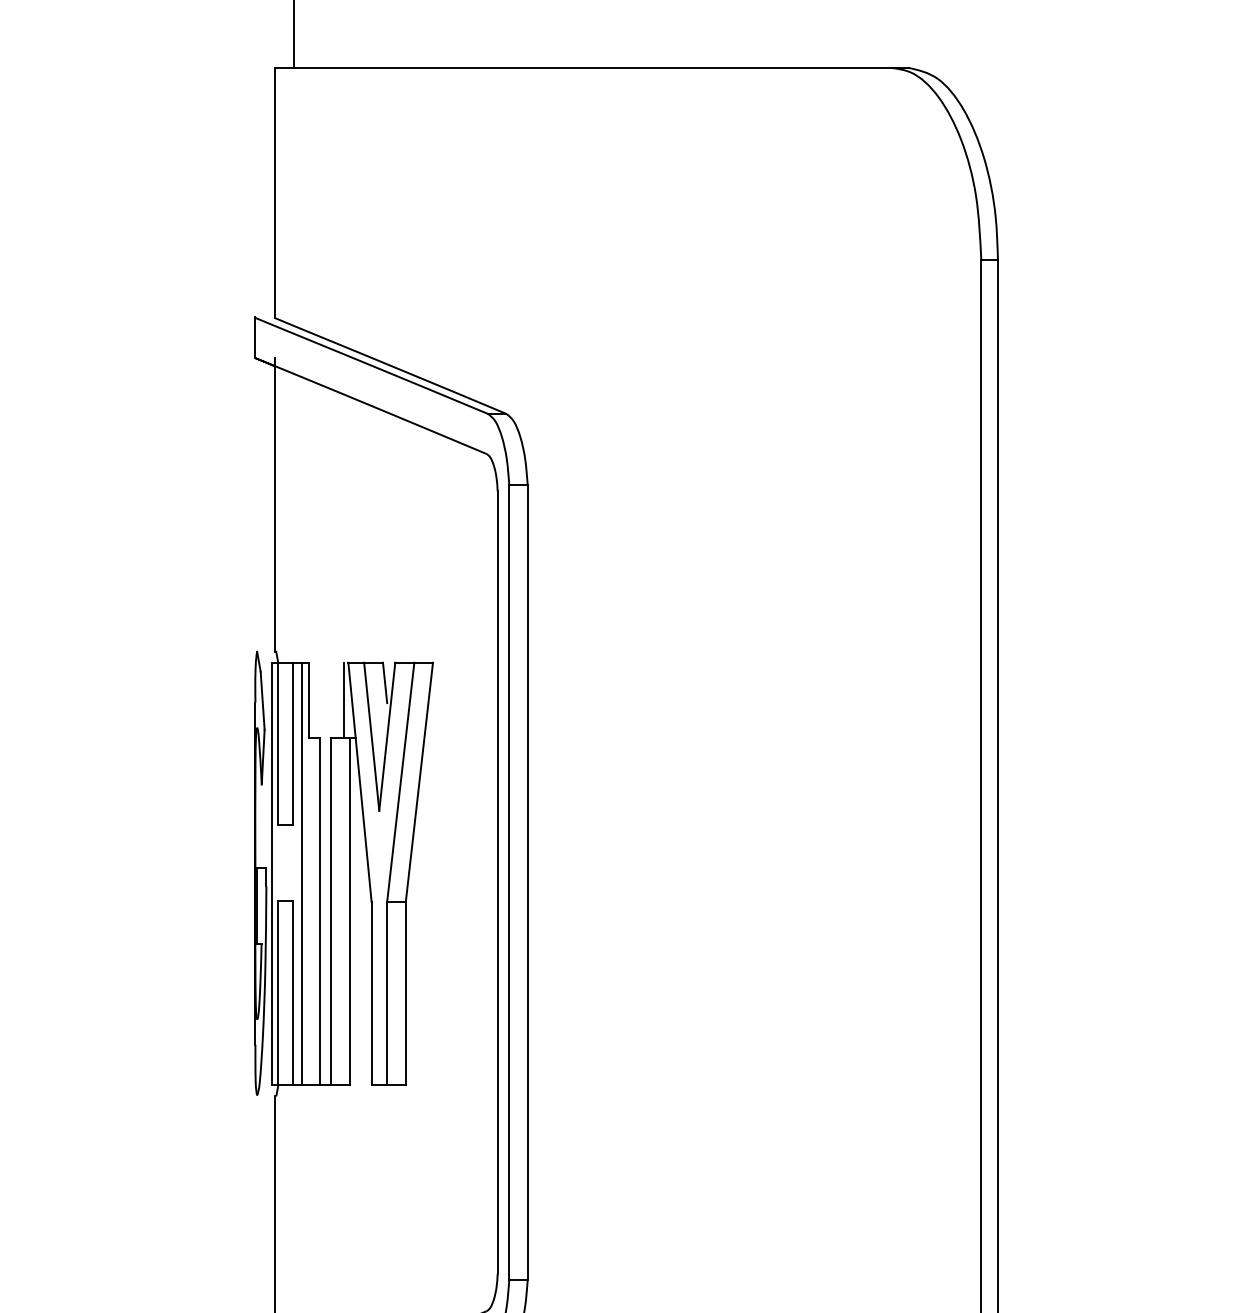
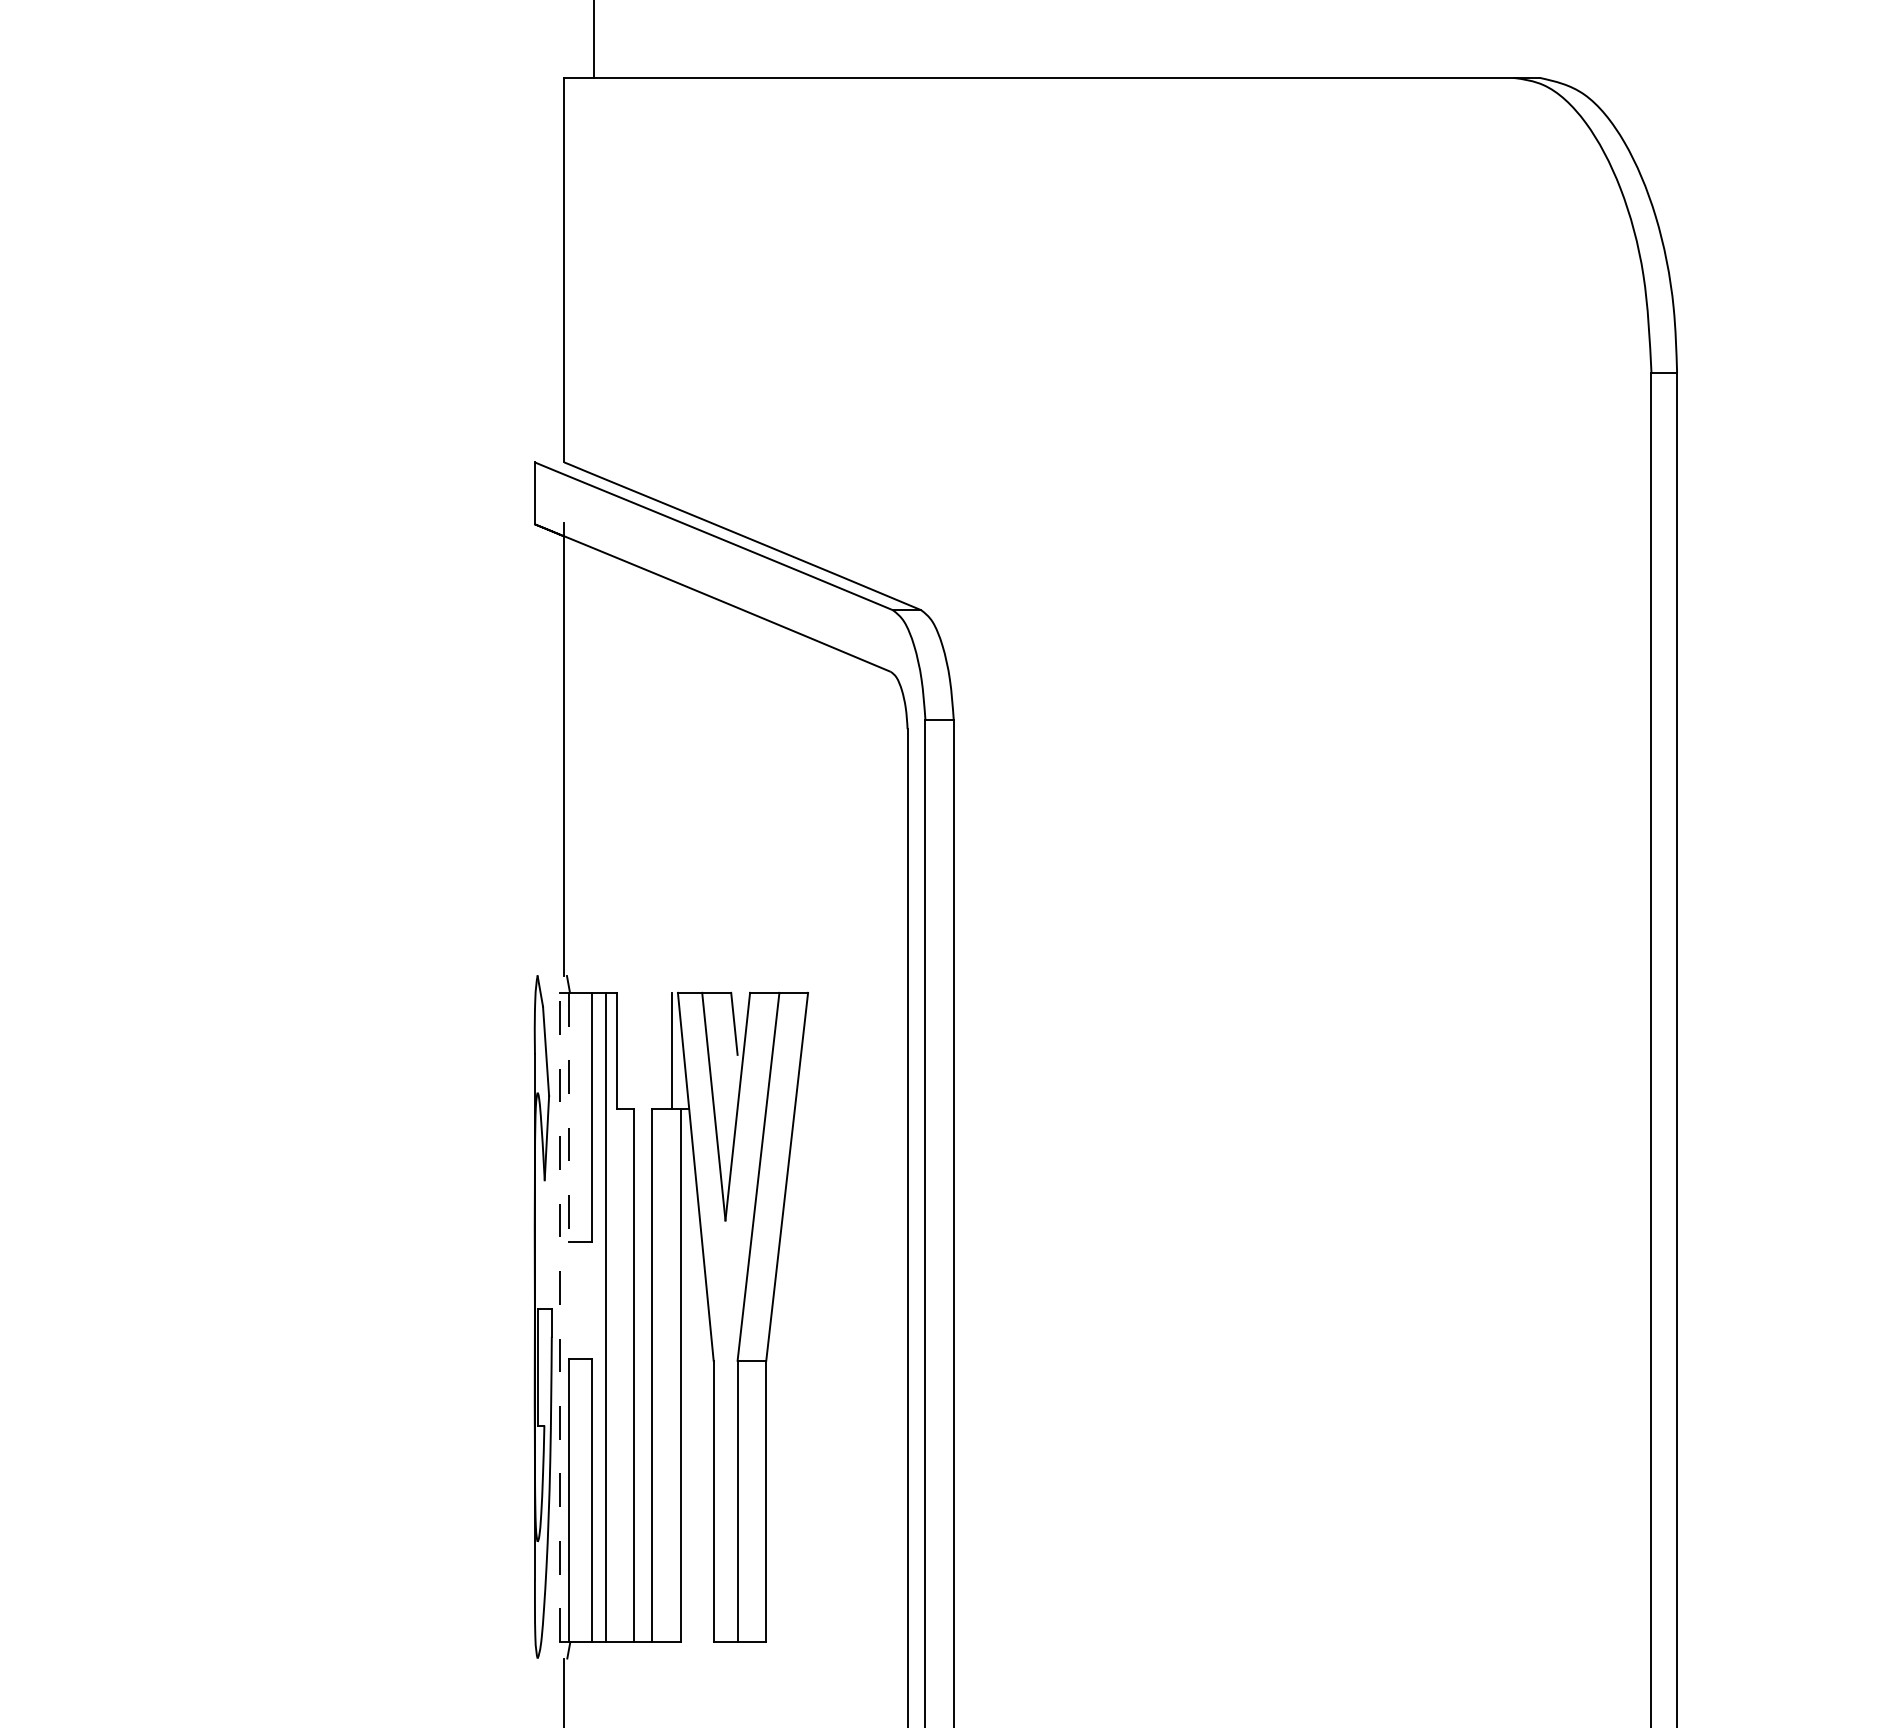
line: (277, 744) -> (568, 1118), solid -> dashed
line: (271, 873) -> (559, 1317), solid -> dashed

